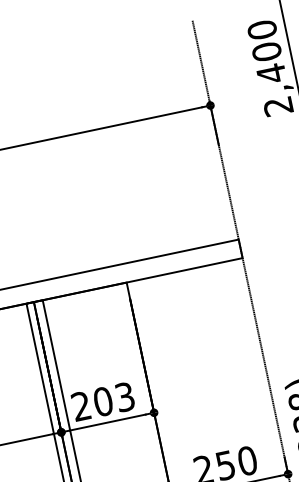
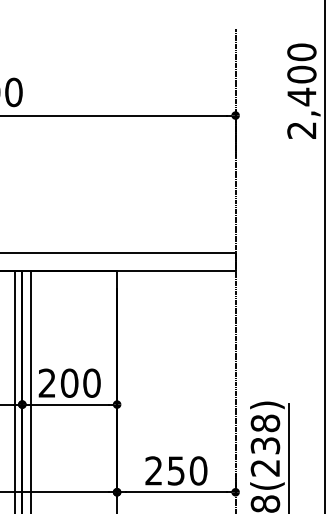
text: (124, 396) -> (91, 382), 203 -> 200

